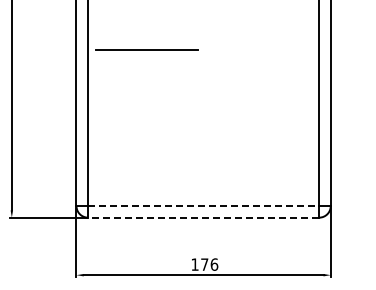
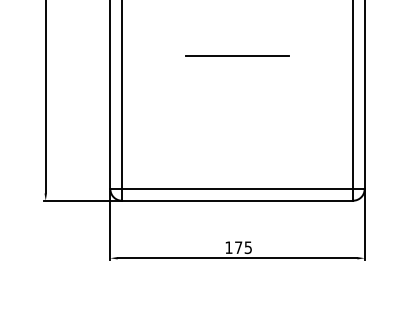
line: (146, 49) -> (237, 55), moved
line: (203, 206) -> (237, 189), dashed -> solid
line: (203, 217) -> (237, 200), dashed -> solid
text: (214, 264) -> (248, 247), 176 -> 175

